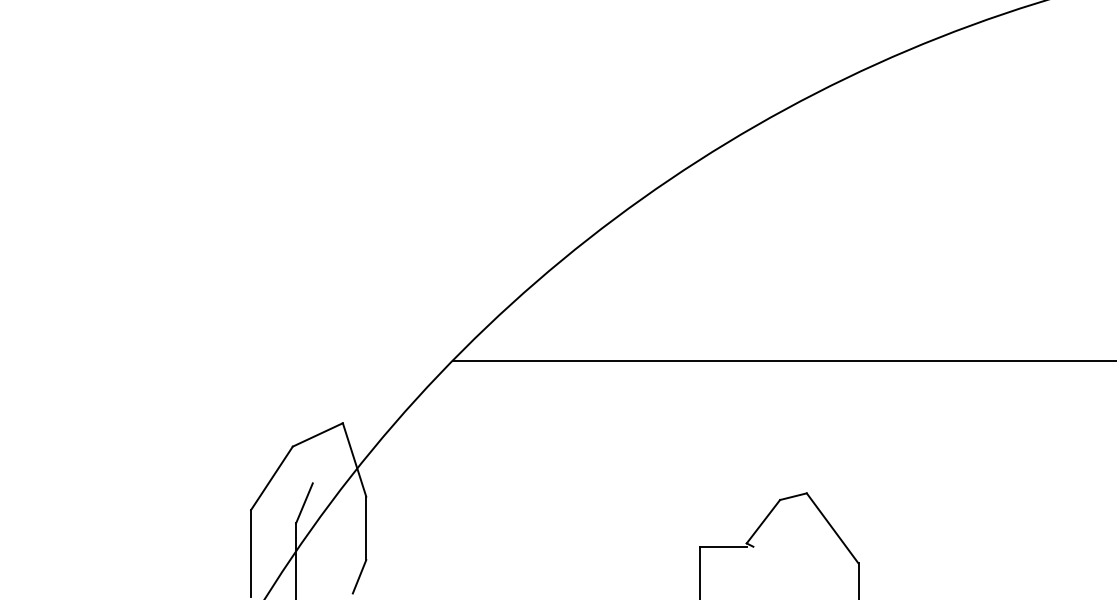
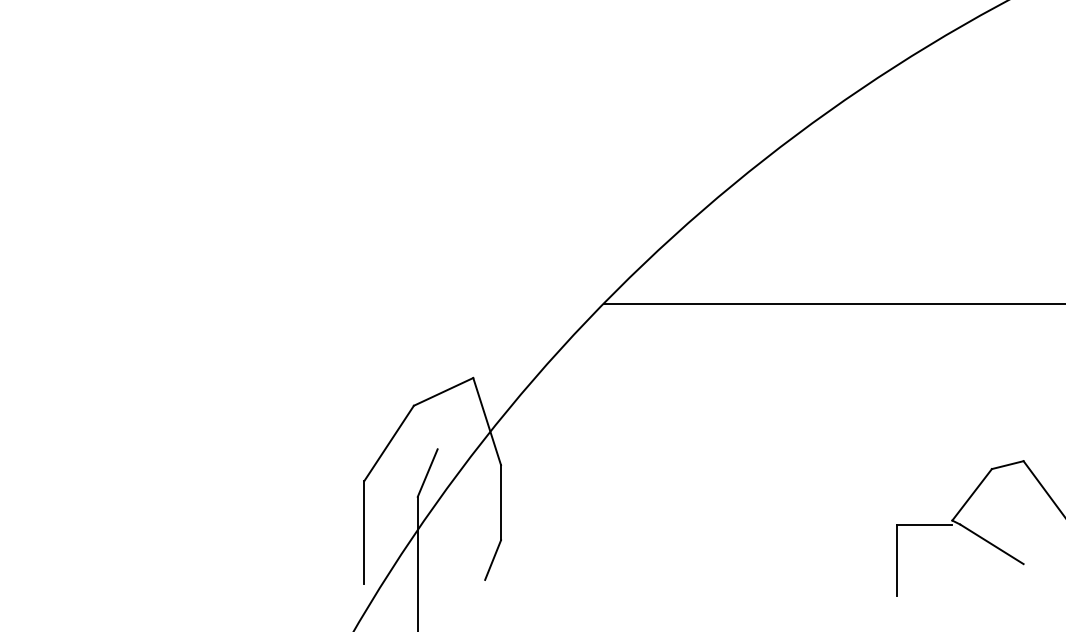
line: (779, 563) -> (991, 544), added

